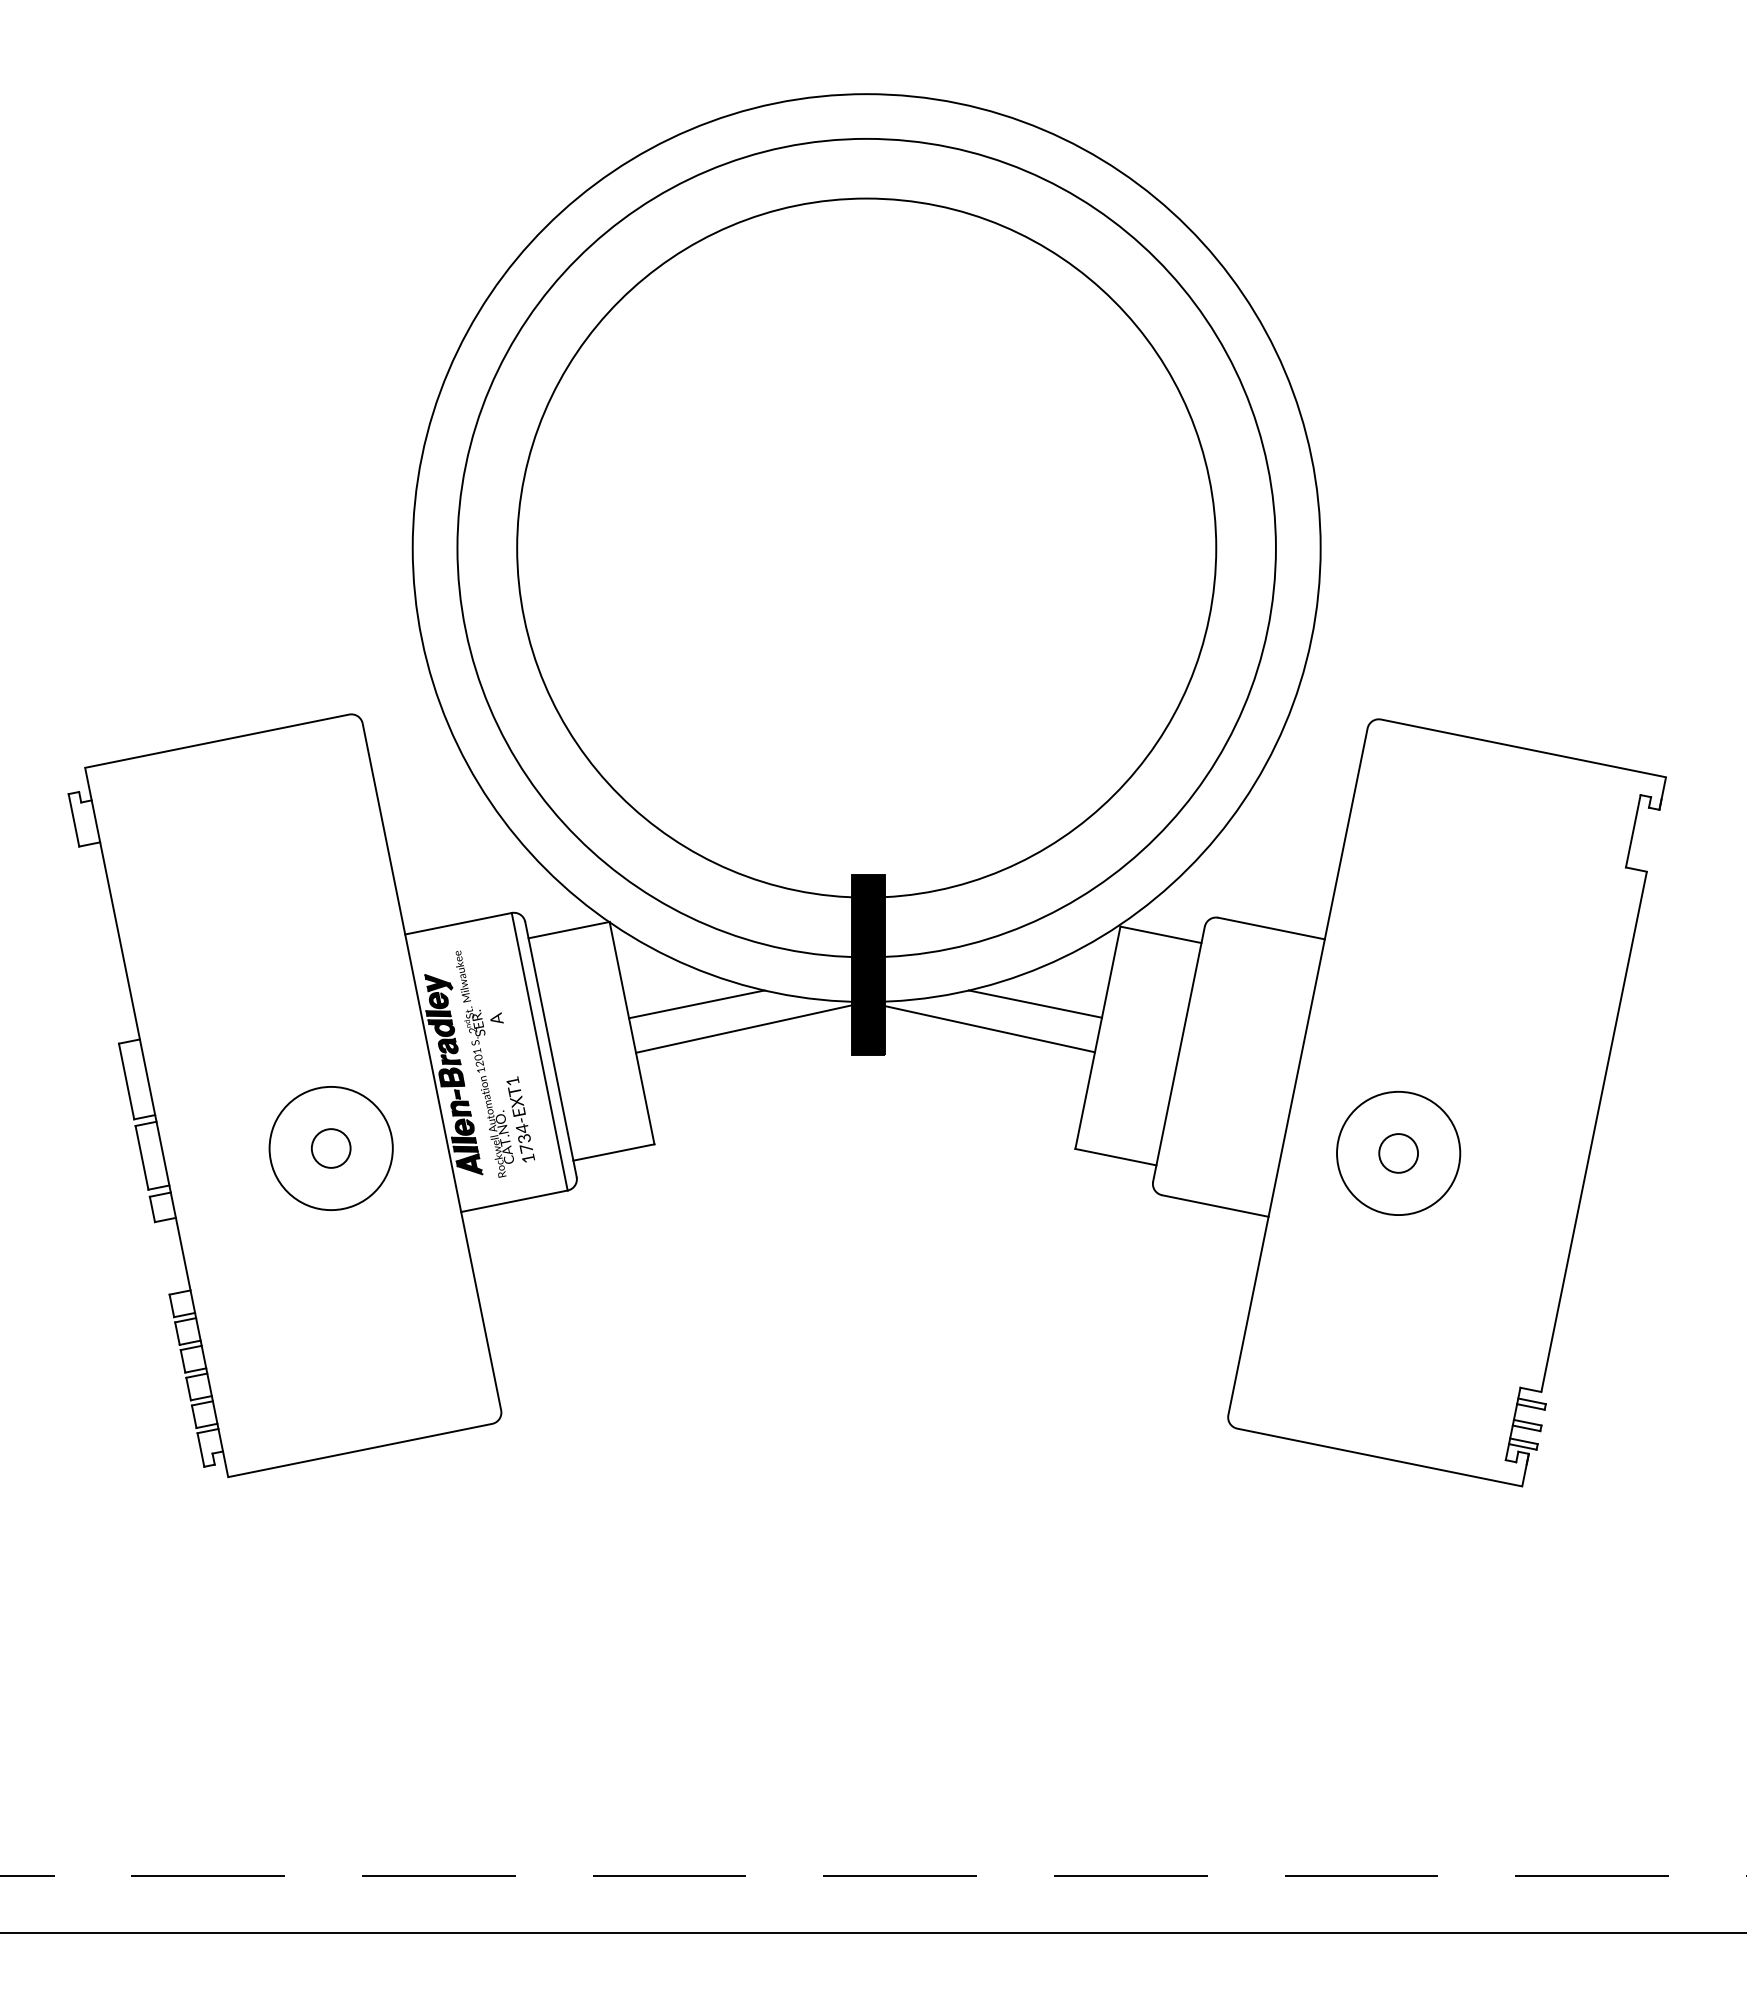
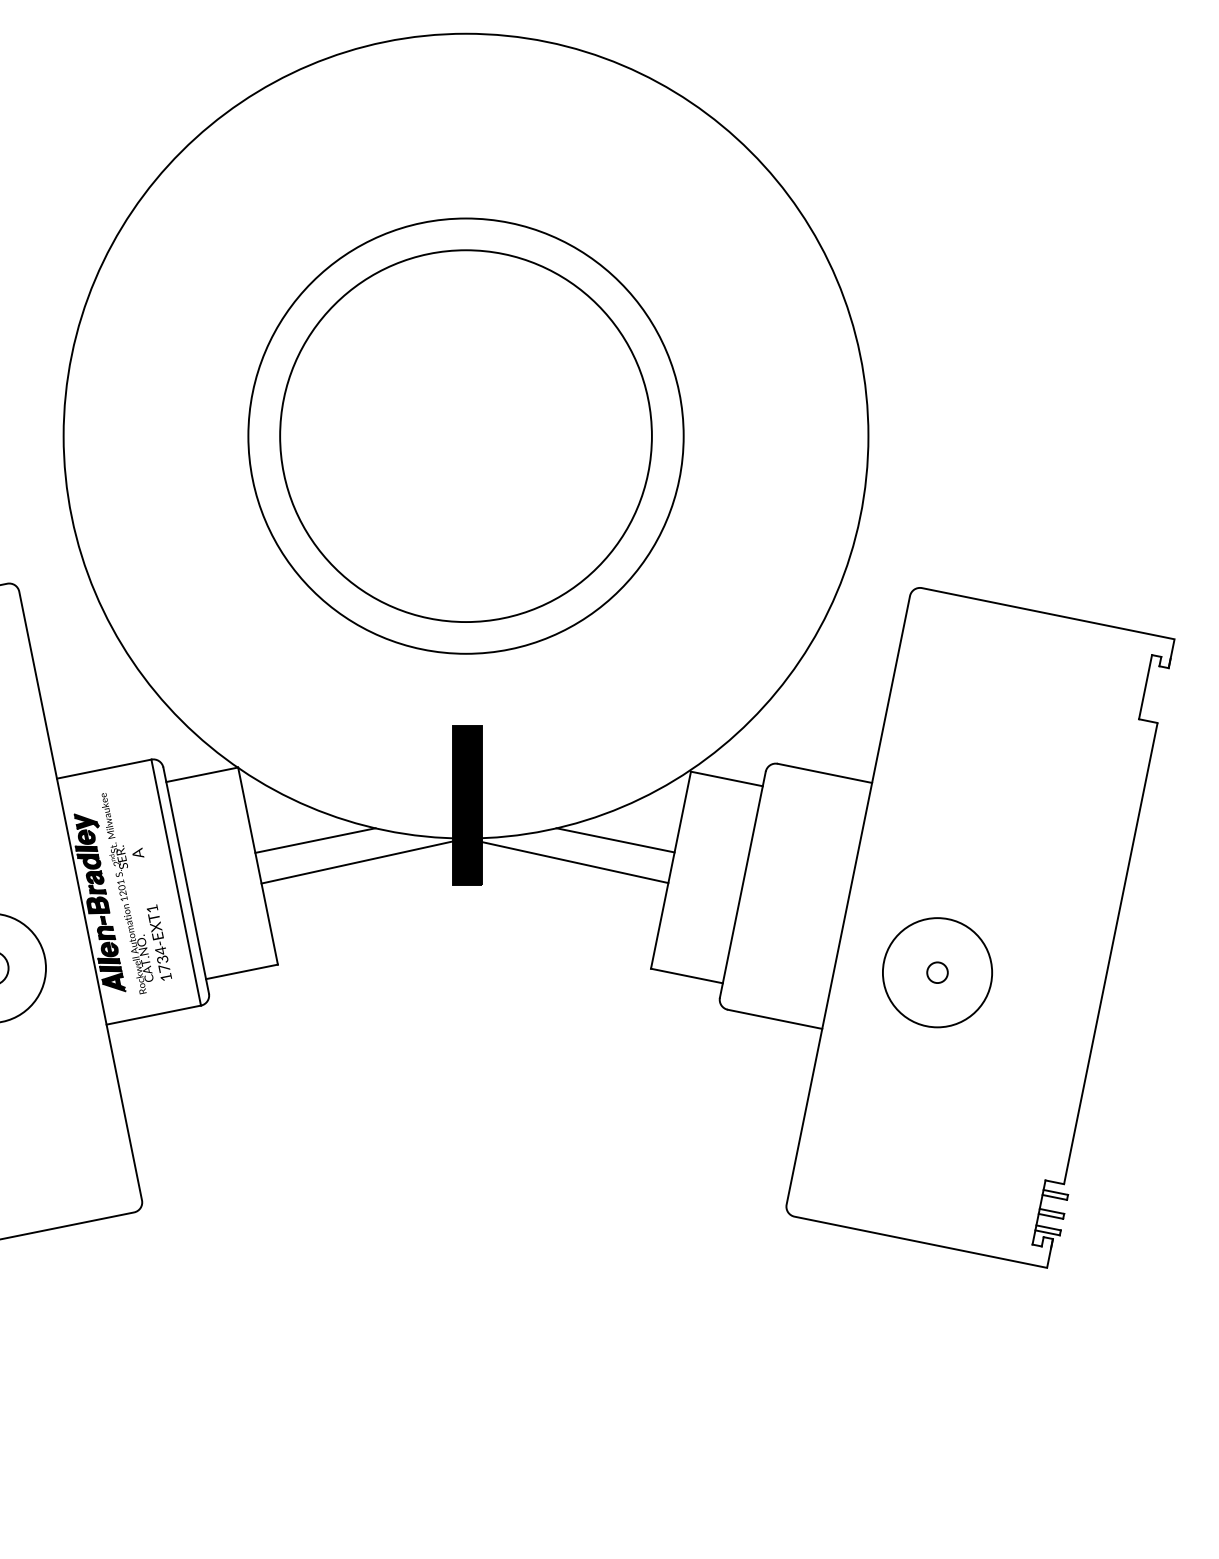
circle: (866, 547) -> (465, 435), size x0.6
circle: (866, 547) -> (465, 435), size x0.6
circle: (1398, 1153) -> (937, 972), size x0.6

